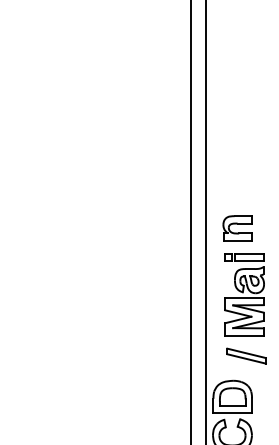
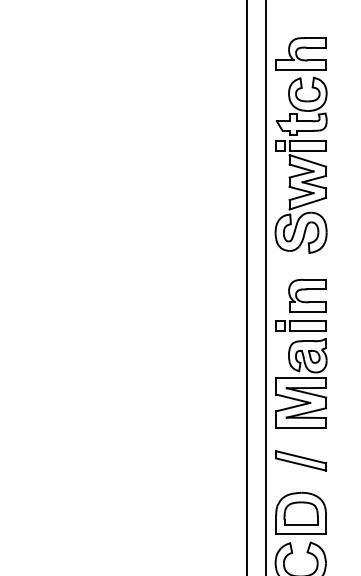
part: (232, 112) -> (300, 145), added
part: (244, 294) -> (301, 374), moved
part: (246, 355) -> (300, 460), moved

